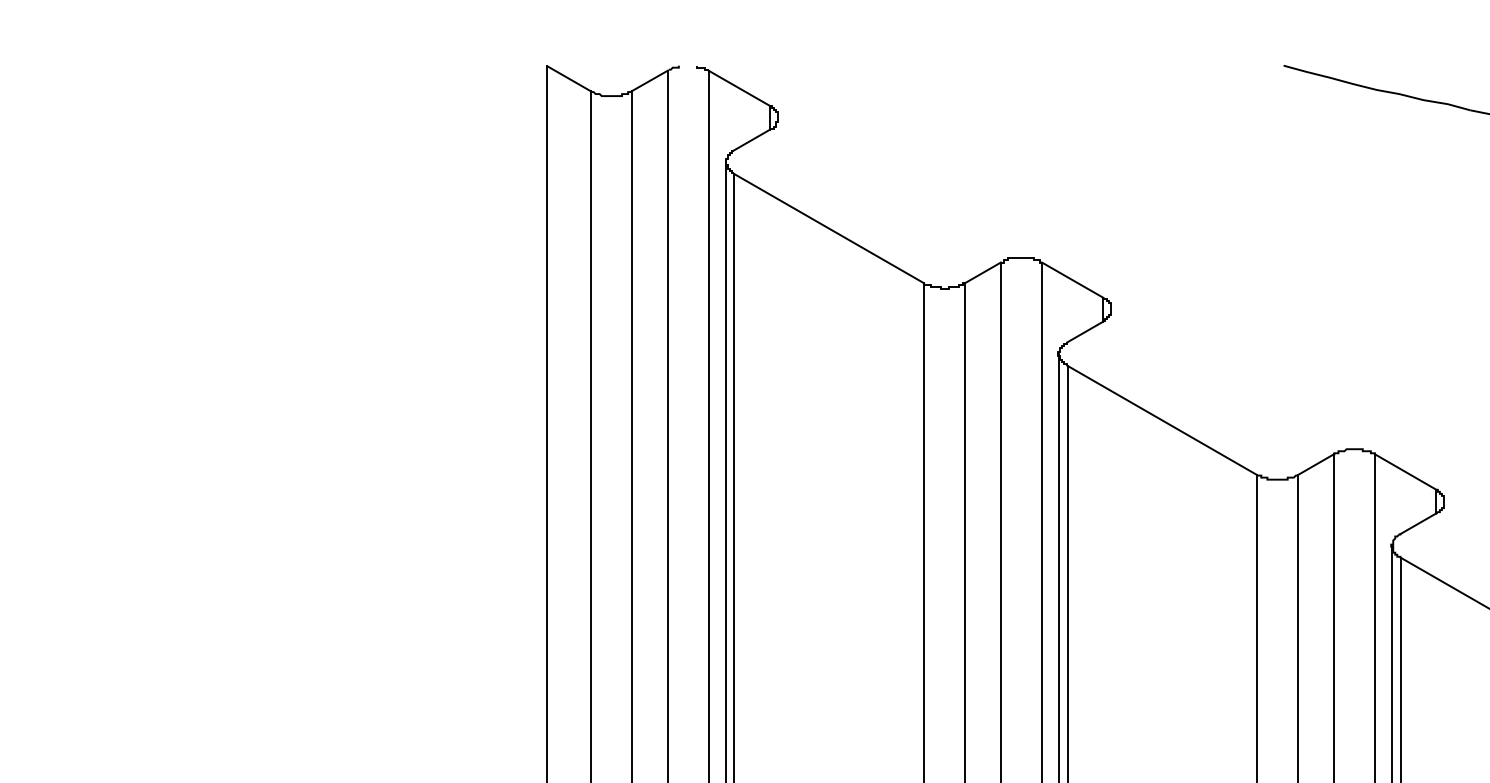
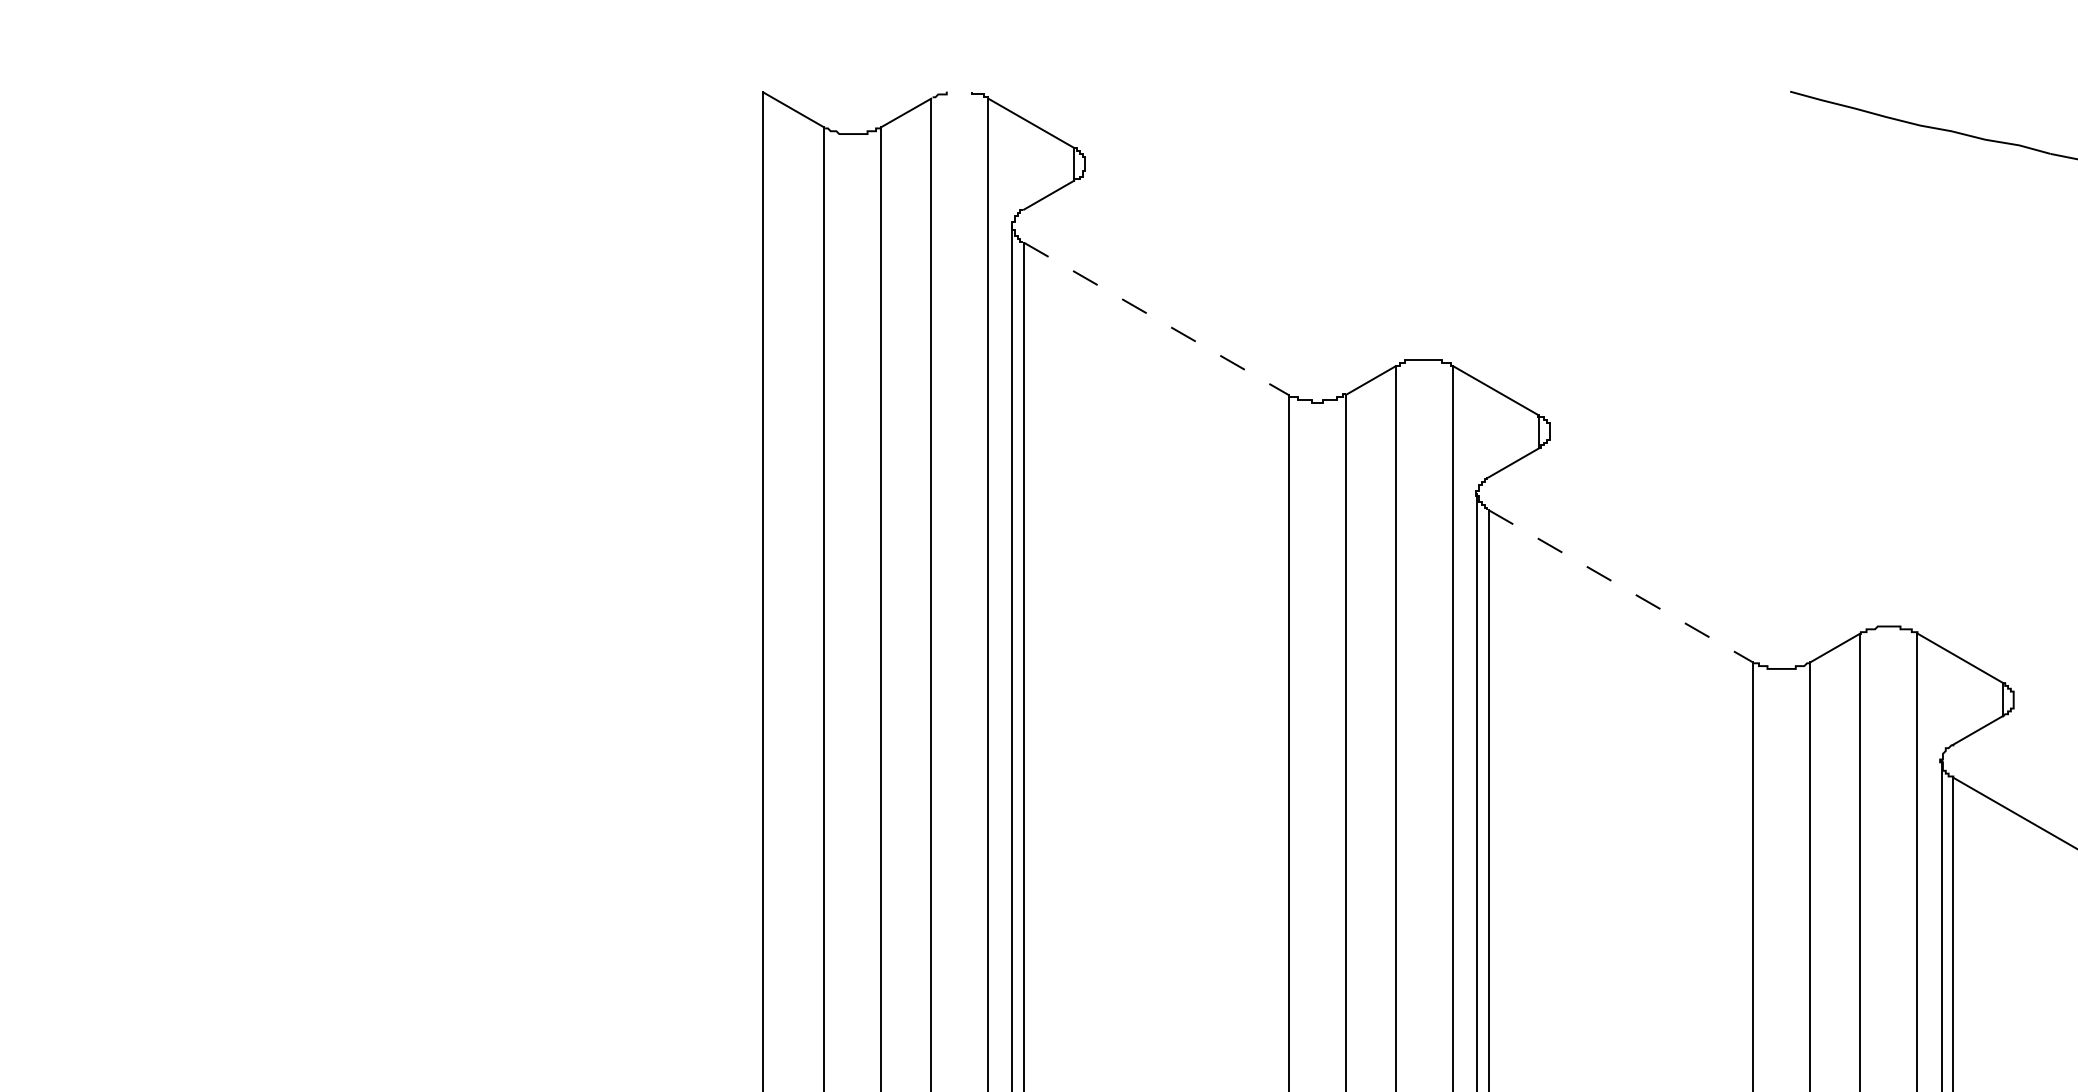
line: (829, 228) -> (1156, 318), solid -> dashed
line: (1161, 420) -> (1620, 586), solid -> dashed

